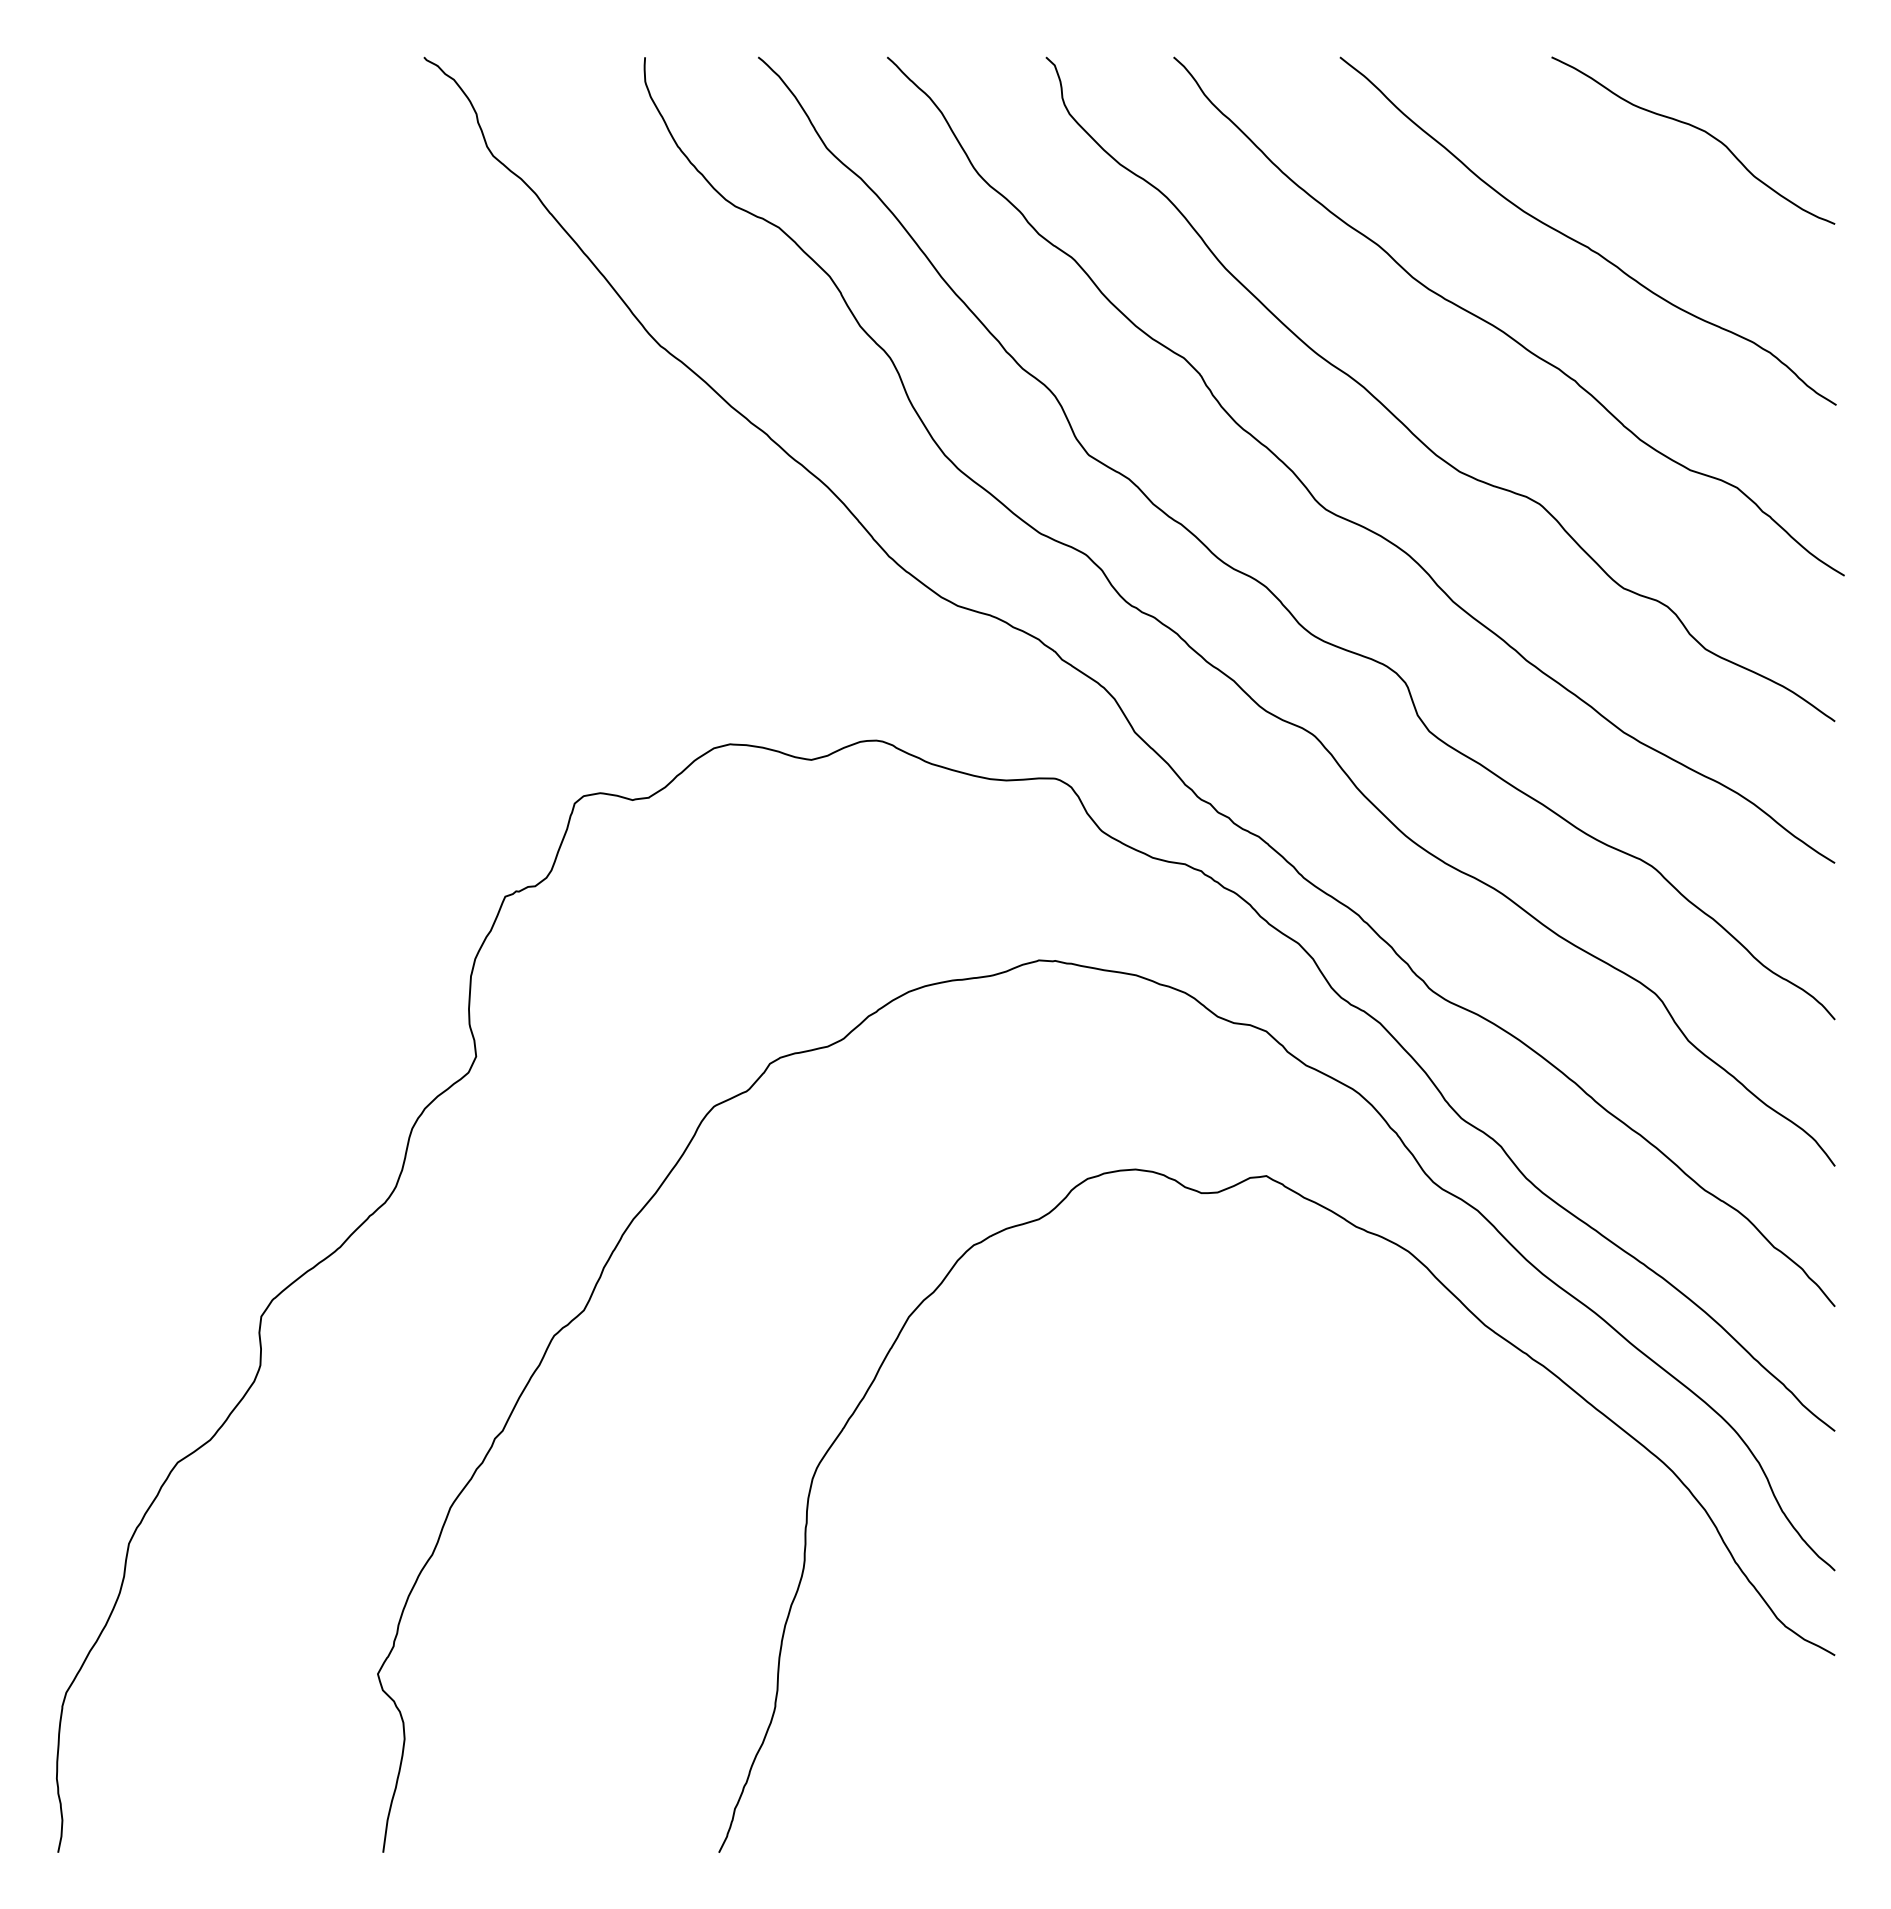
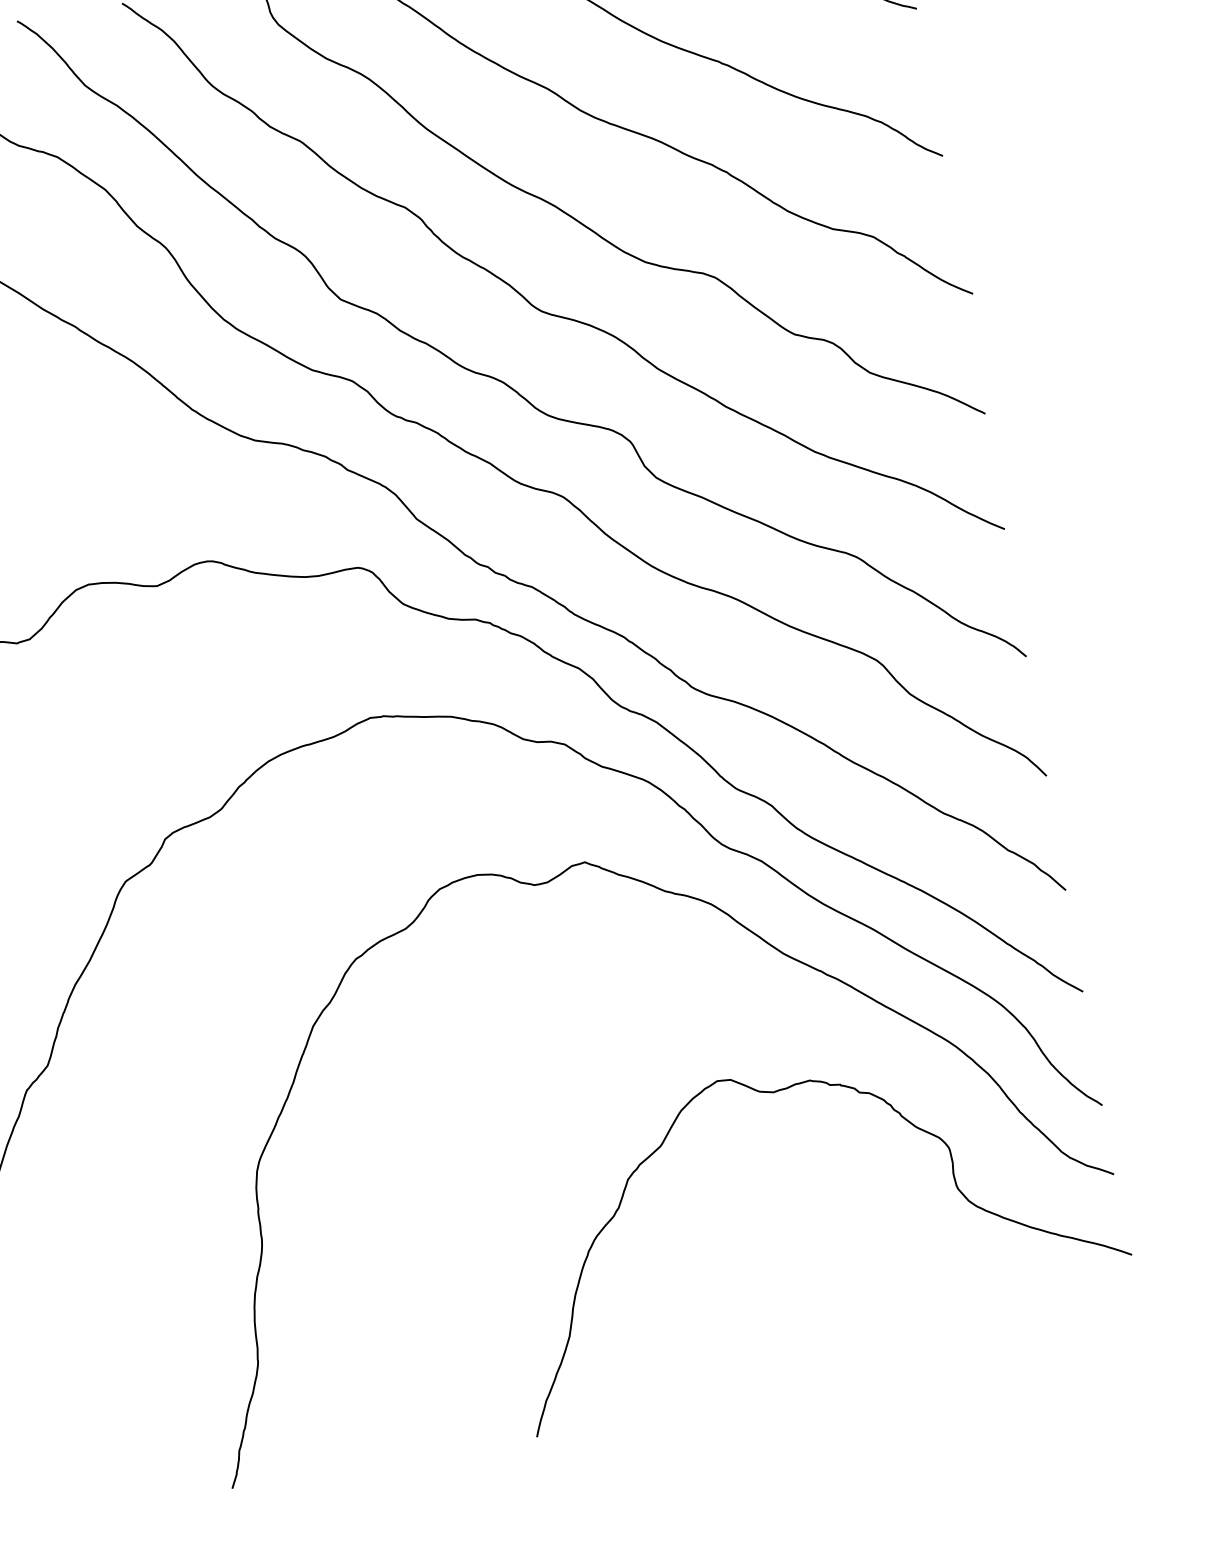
curve: (1448, 1489) -> (776, 1092), added

